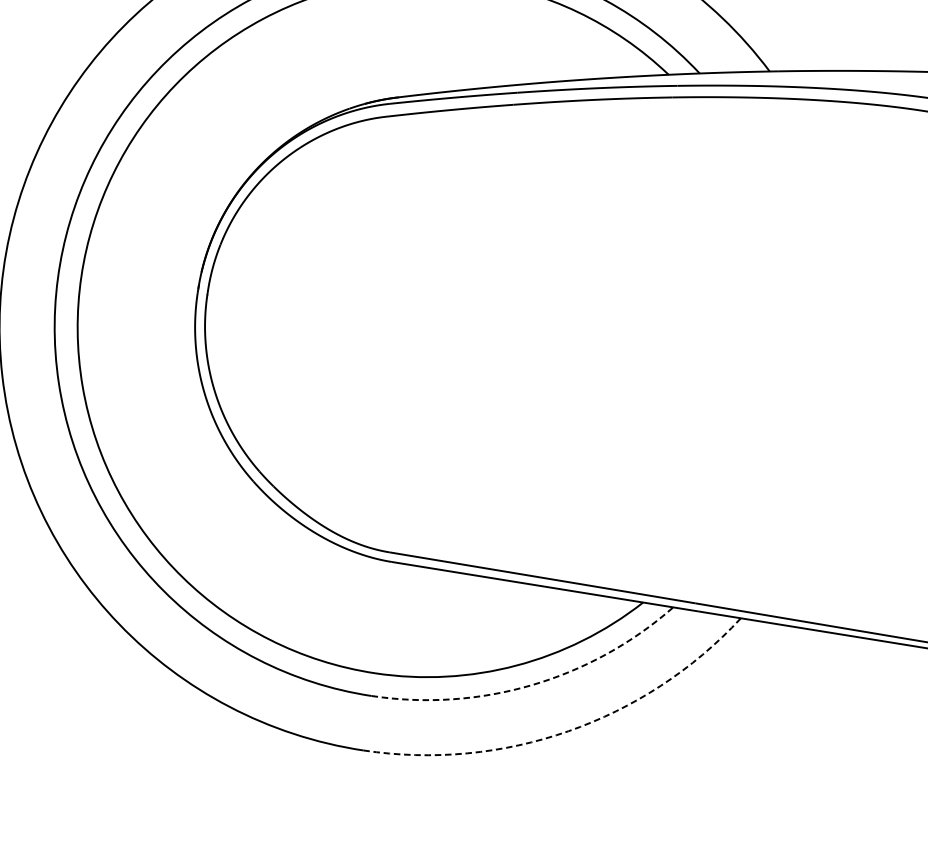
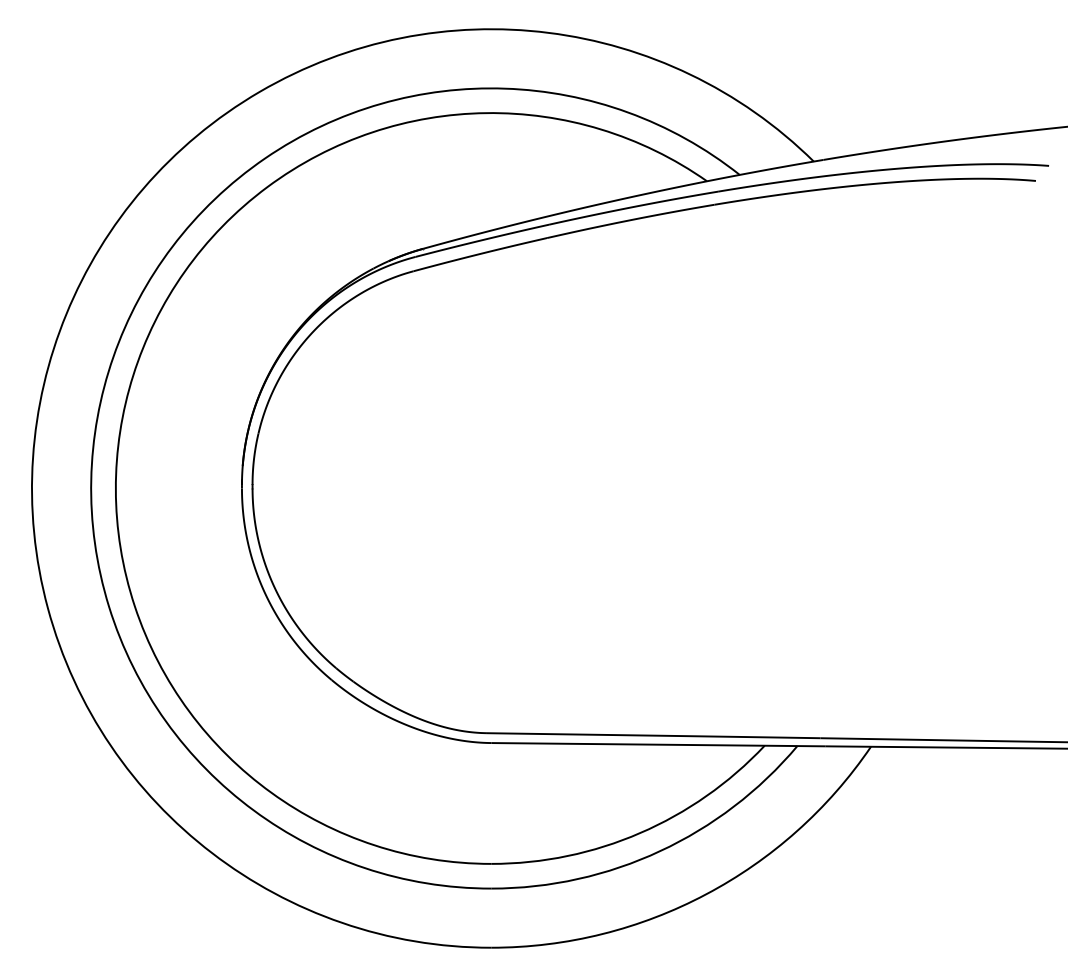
arc: (532, 685) -> (660, 851), dashed -> solid
arc: (568, 731) -> (706, 894), dashed -> solid

